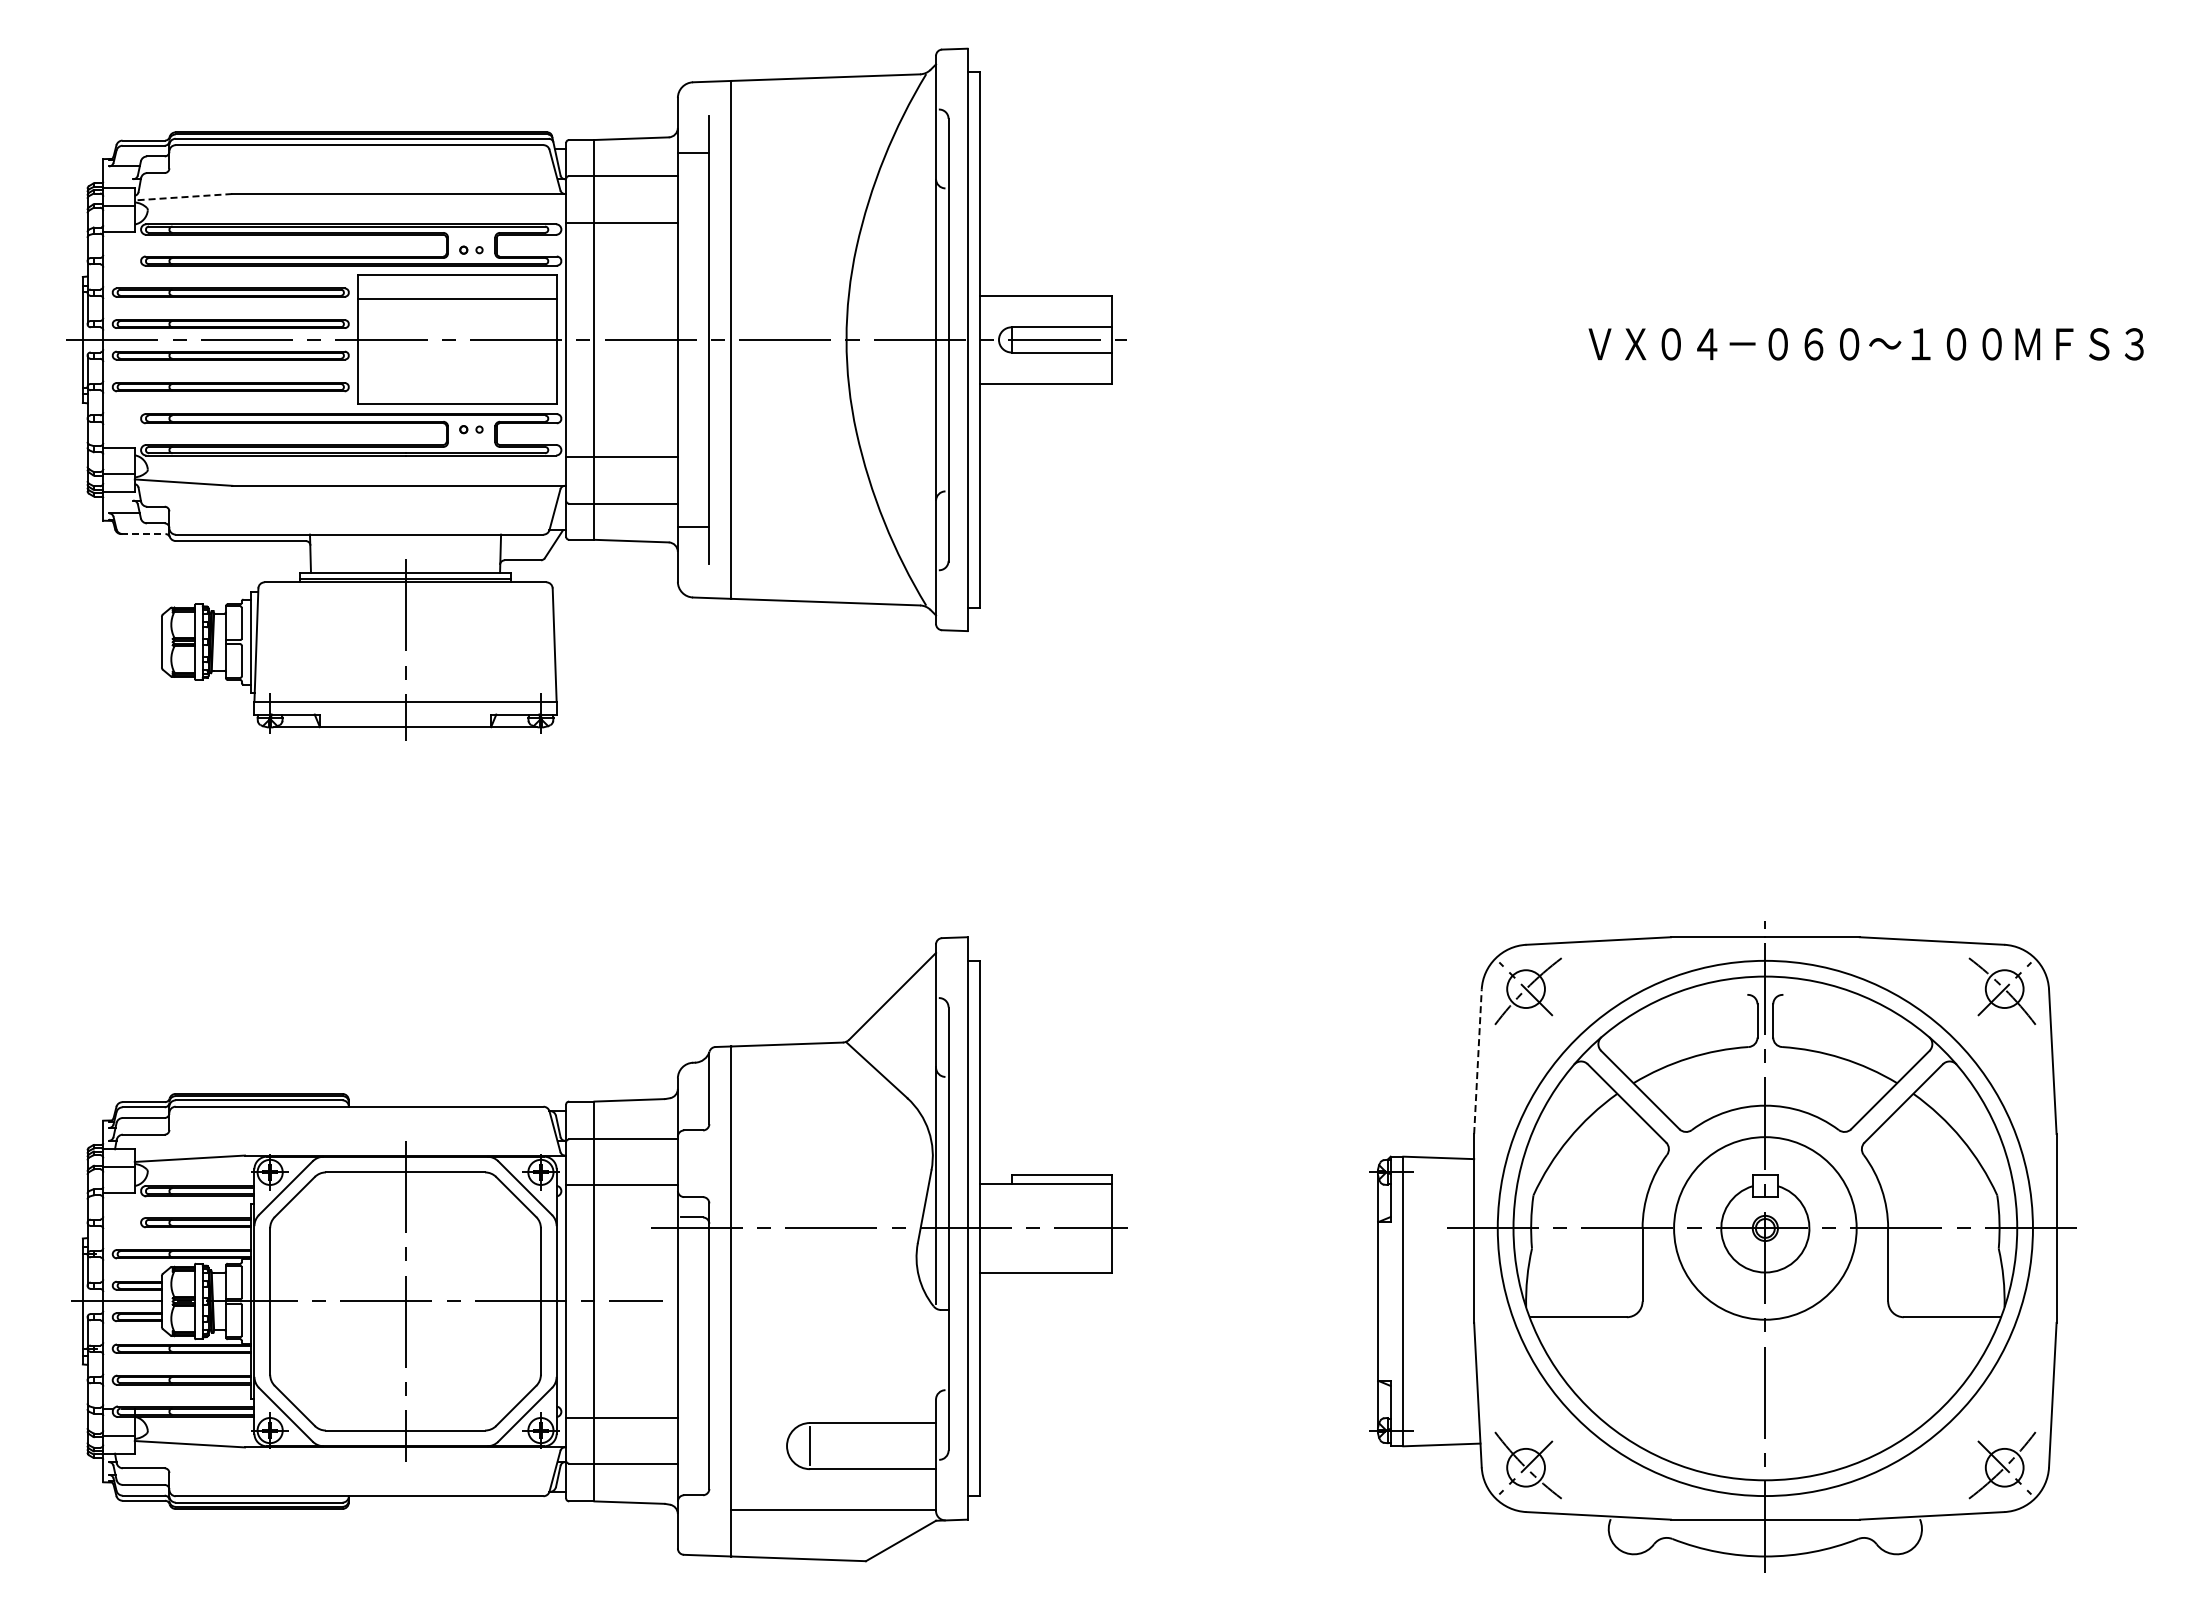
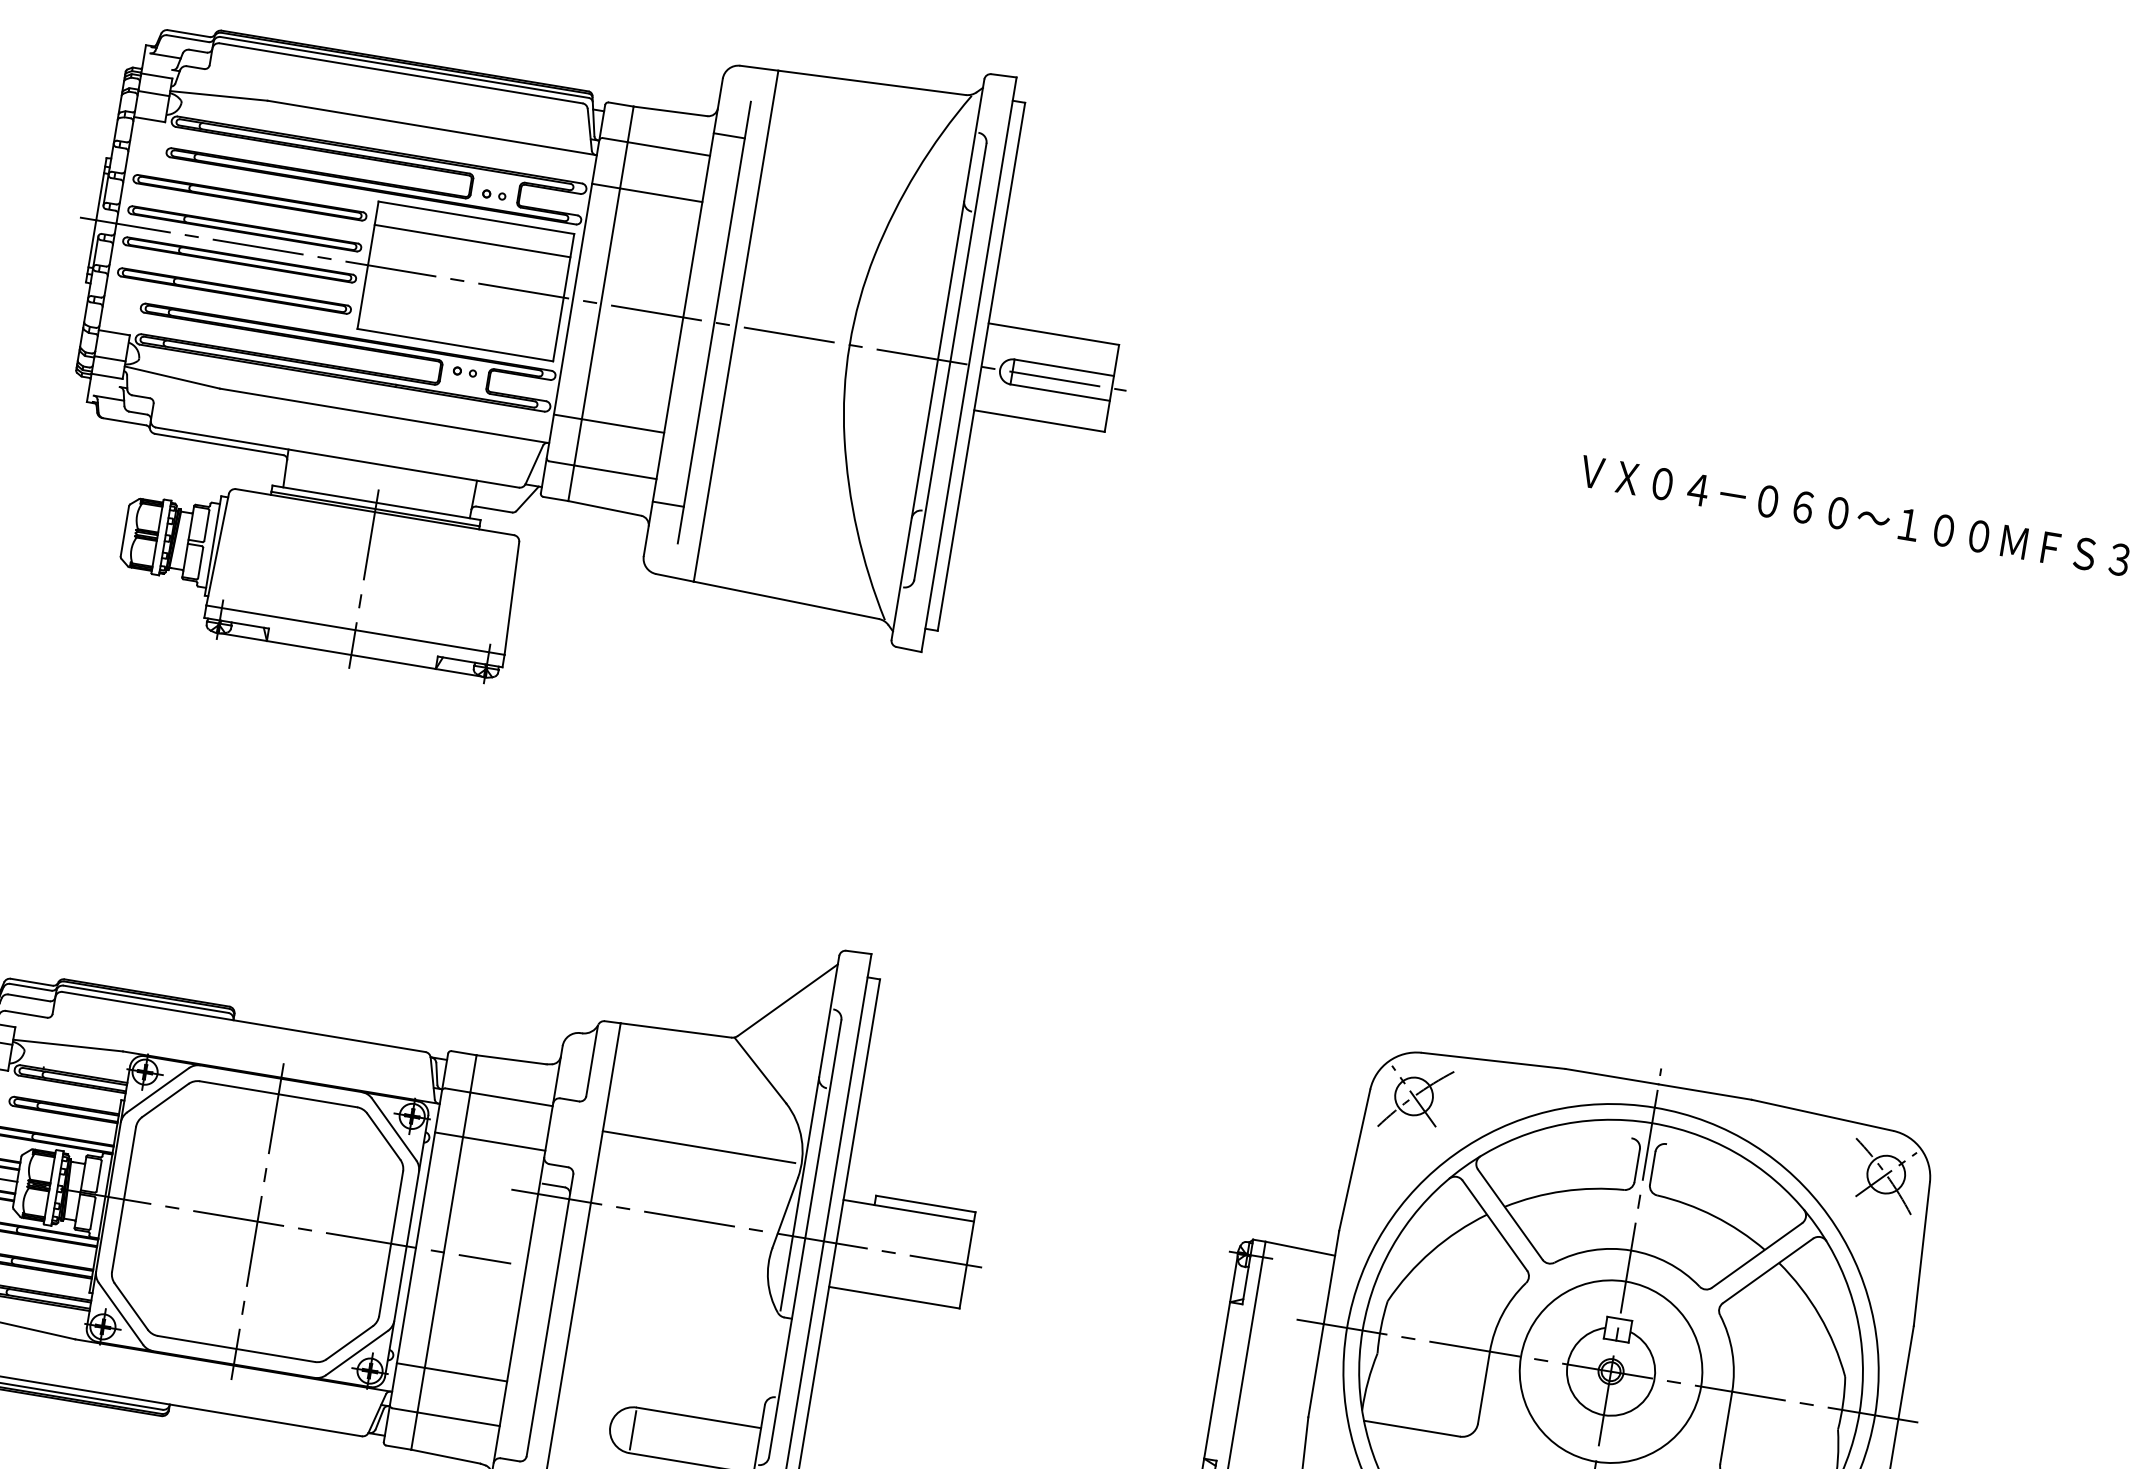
line: (183, 197) -> (218, 96), dashed -> solid
line: (143, 534) -> (124, 422), dashed -> solid
line: (1477, 1061) -> (1354, 1159), dashed -> solid
line: (828, 1155) -> (698, 1146), added

